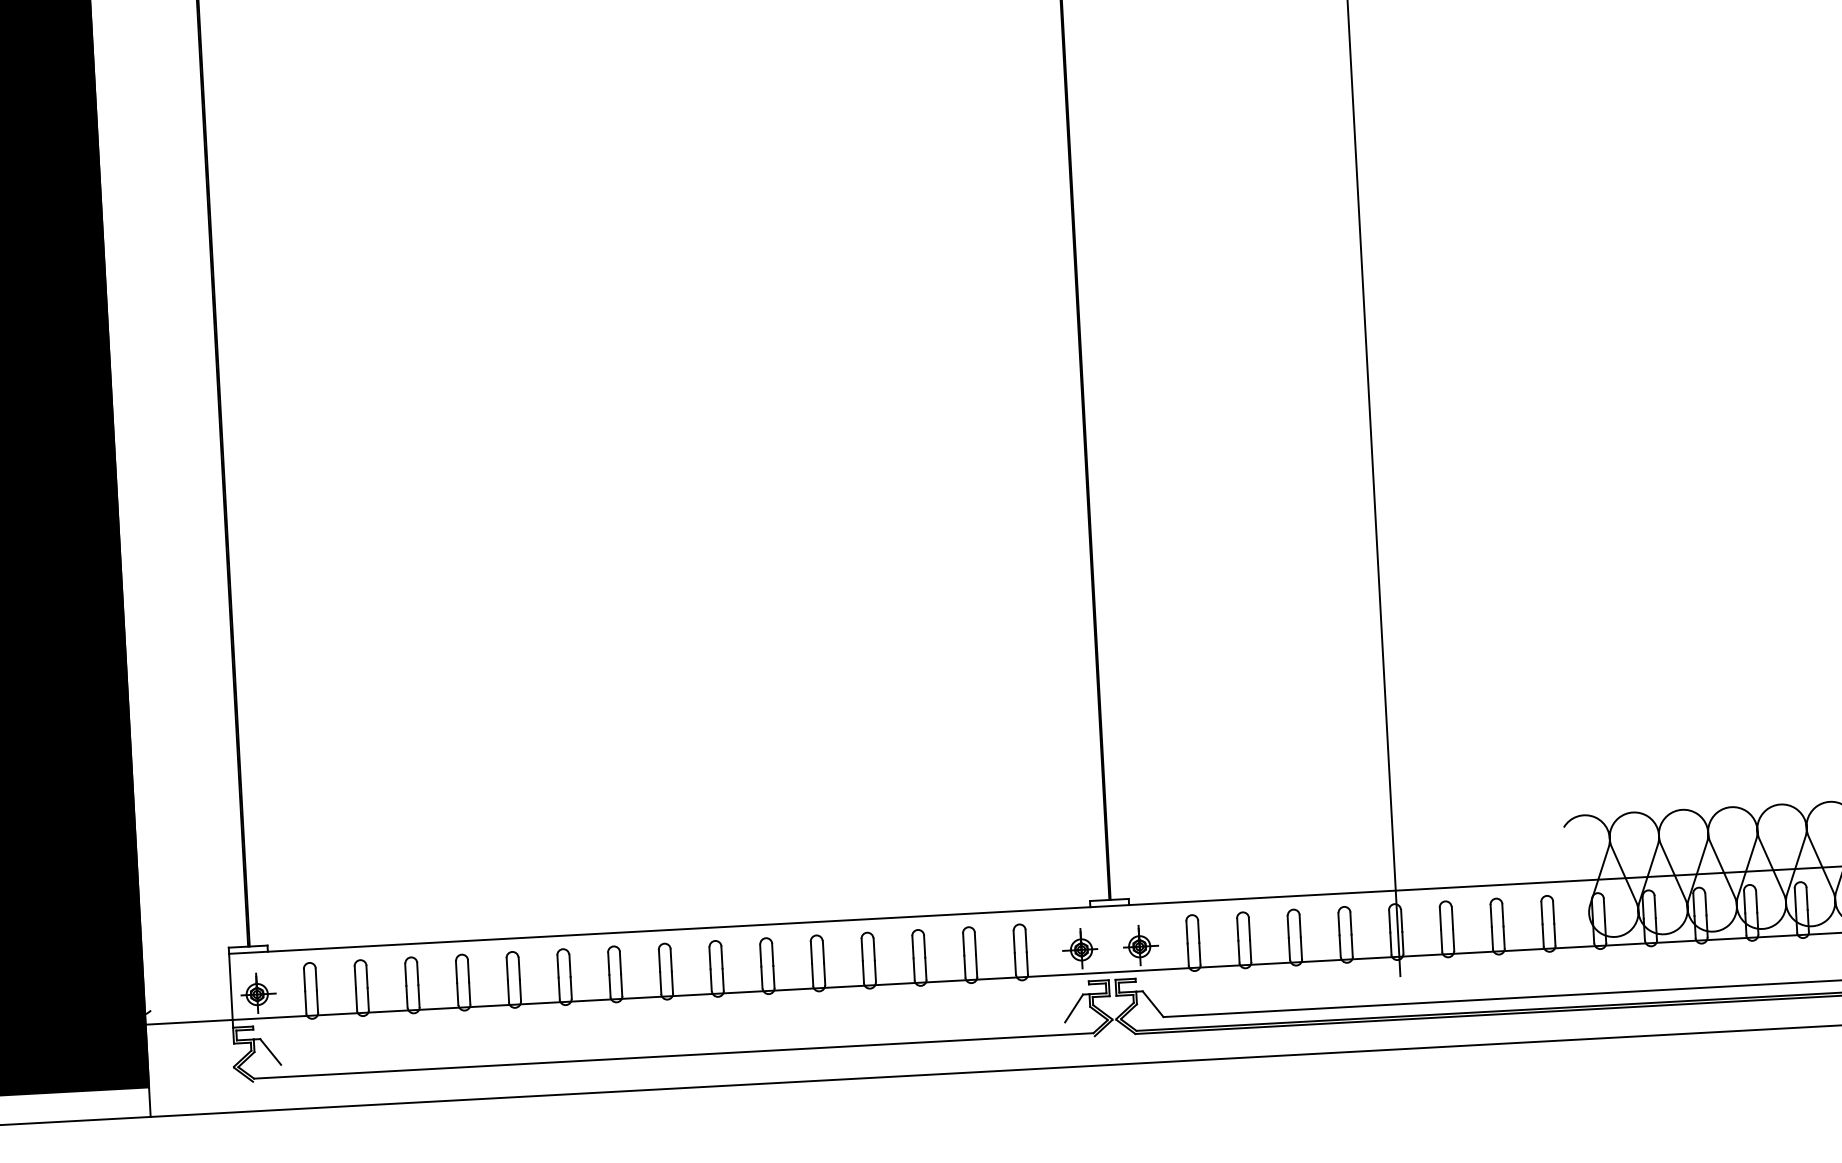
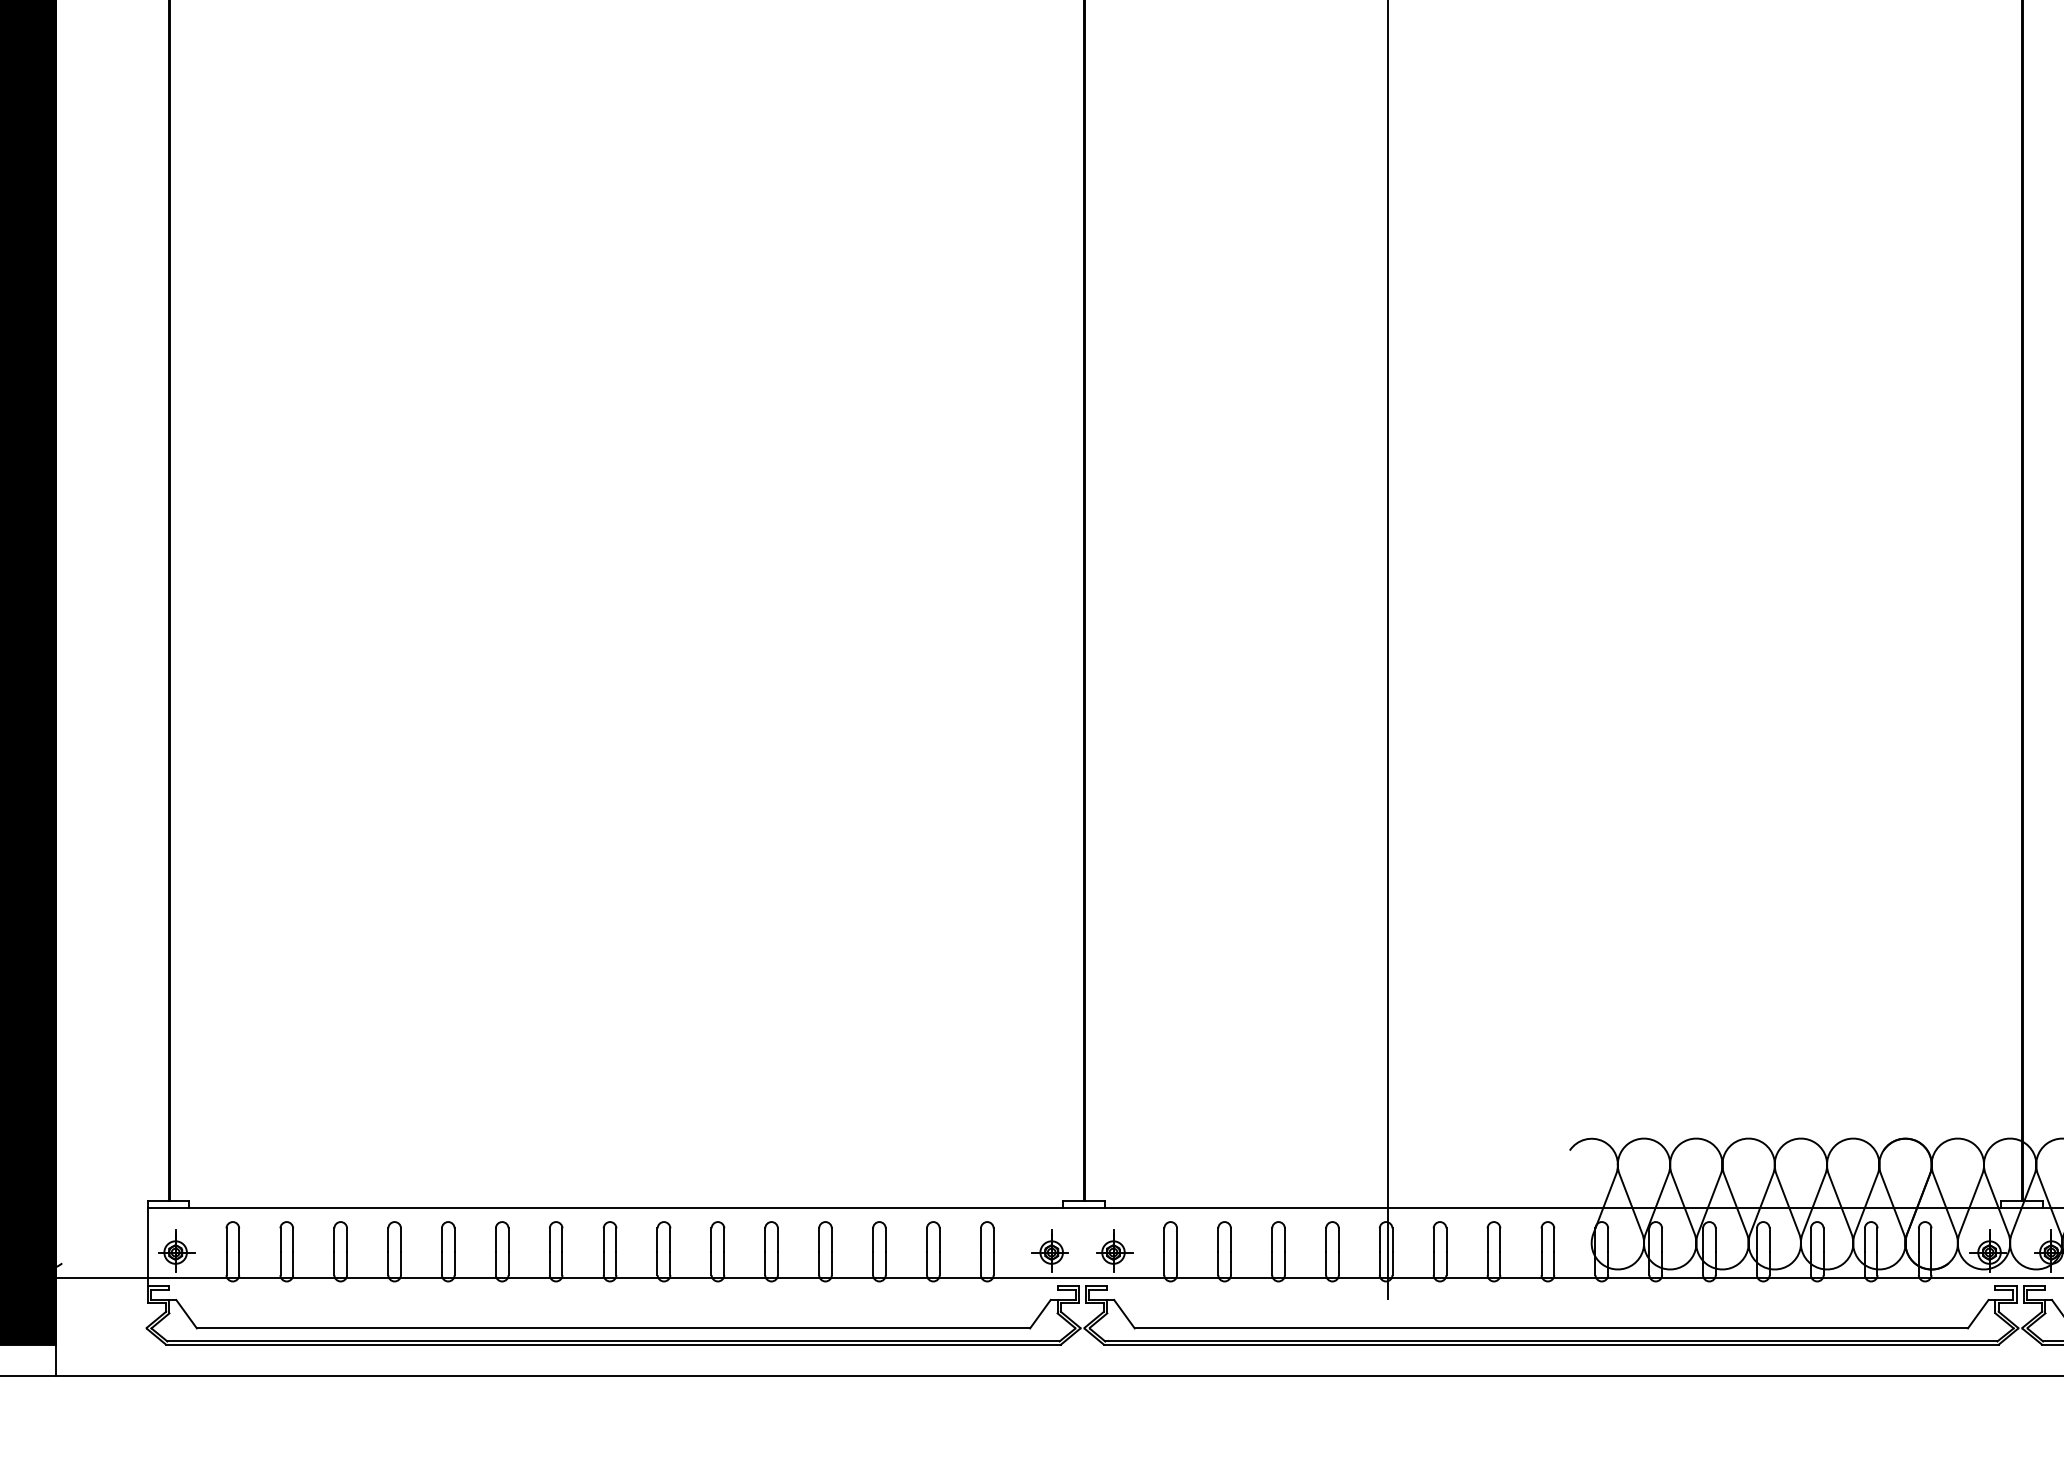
line: (673, 1043) -> (613, 1328), added
line: (673, 1058) -> (613, 1344), added

